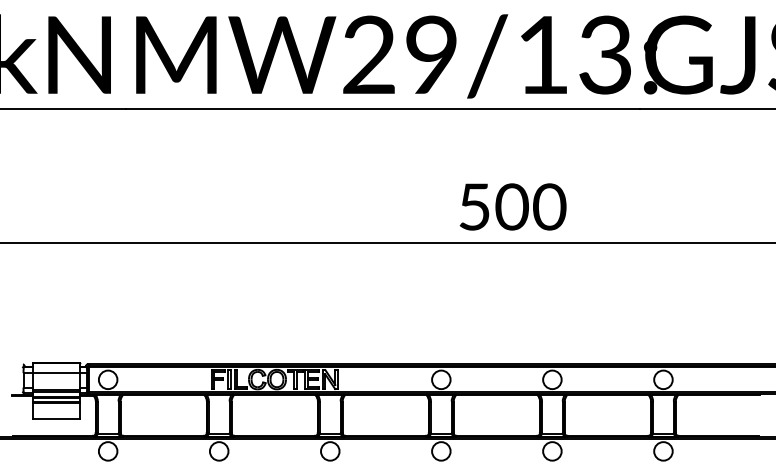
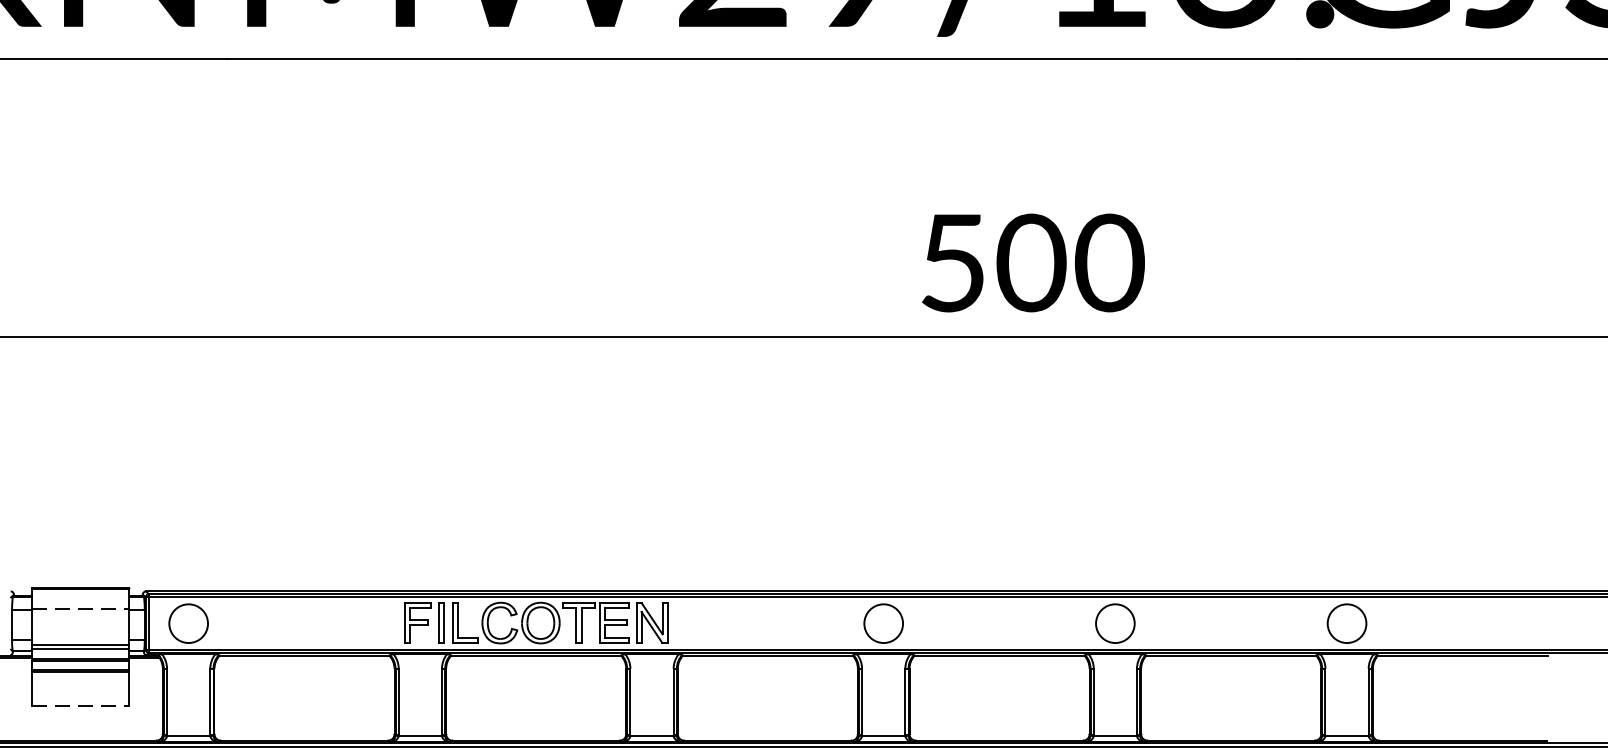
line: (56, 372) -> (80, 608), solid -> dashed
line: (56, 419) -> (80, 706), solid -> dashed

